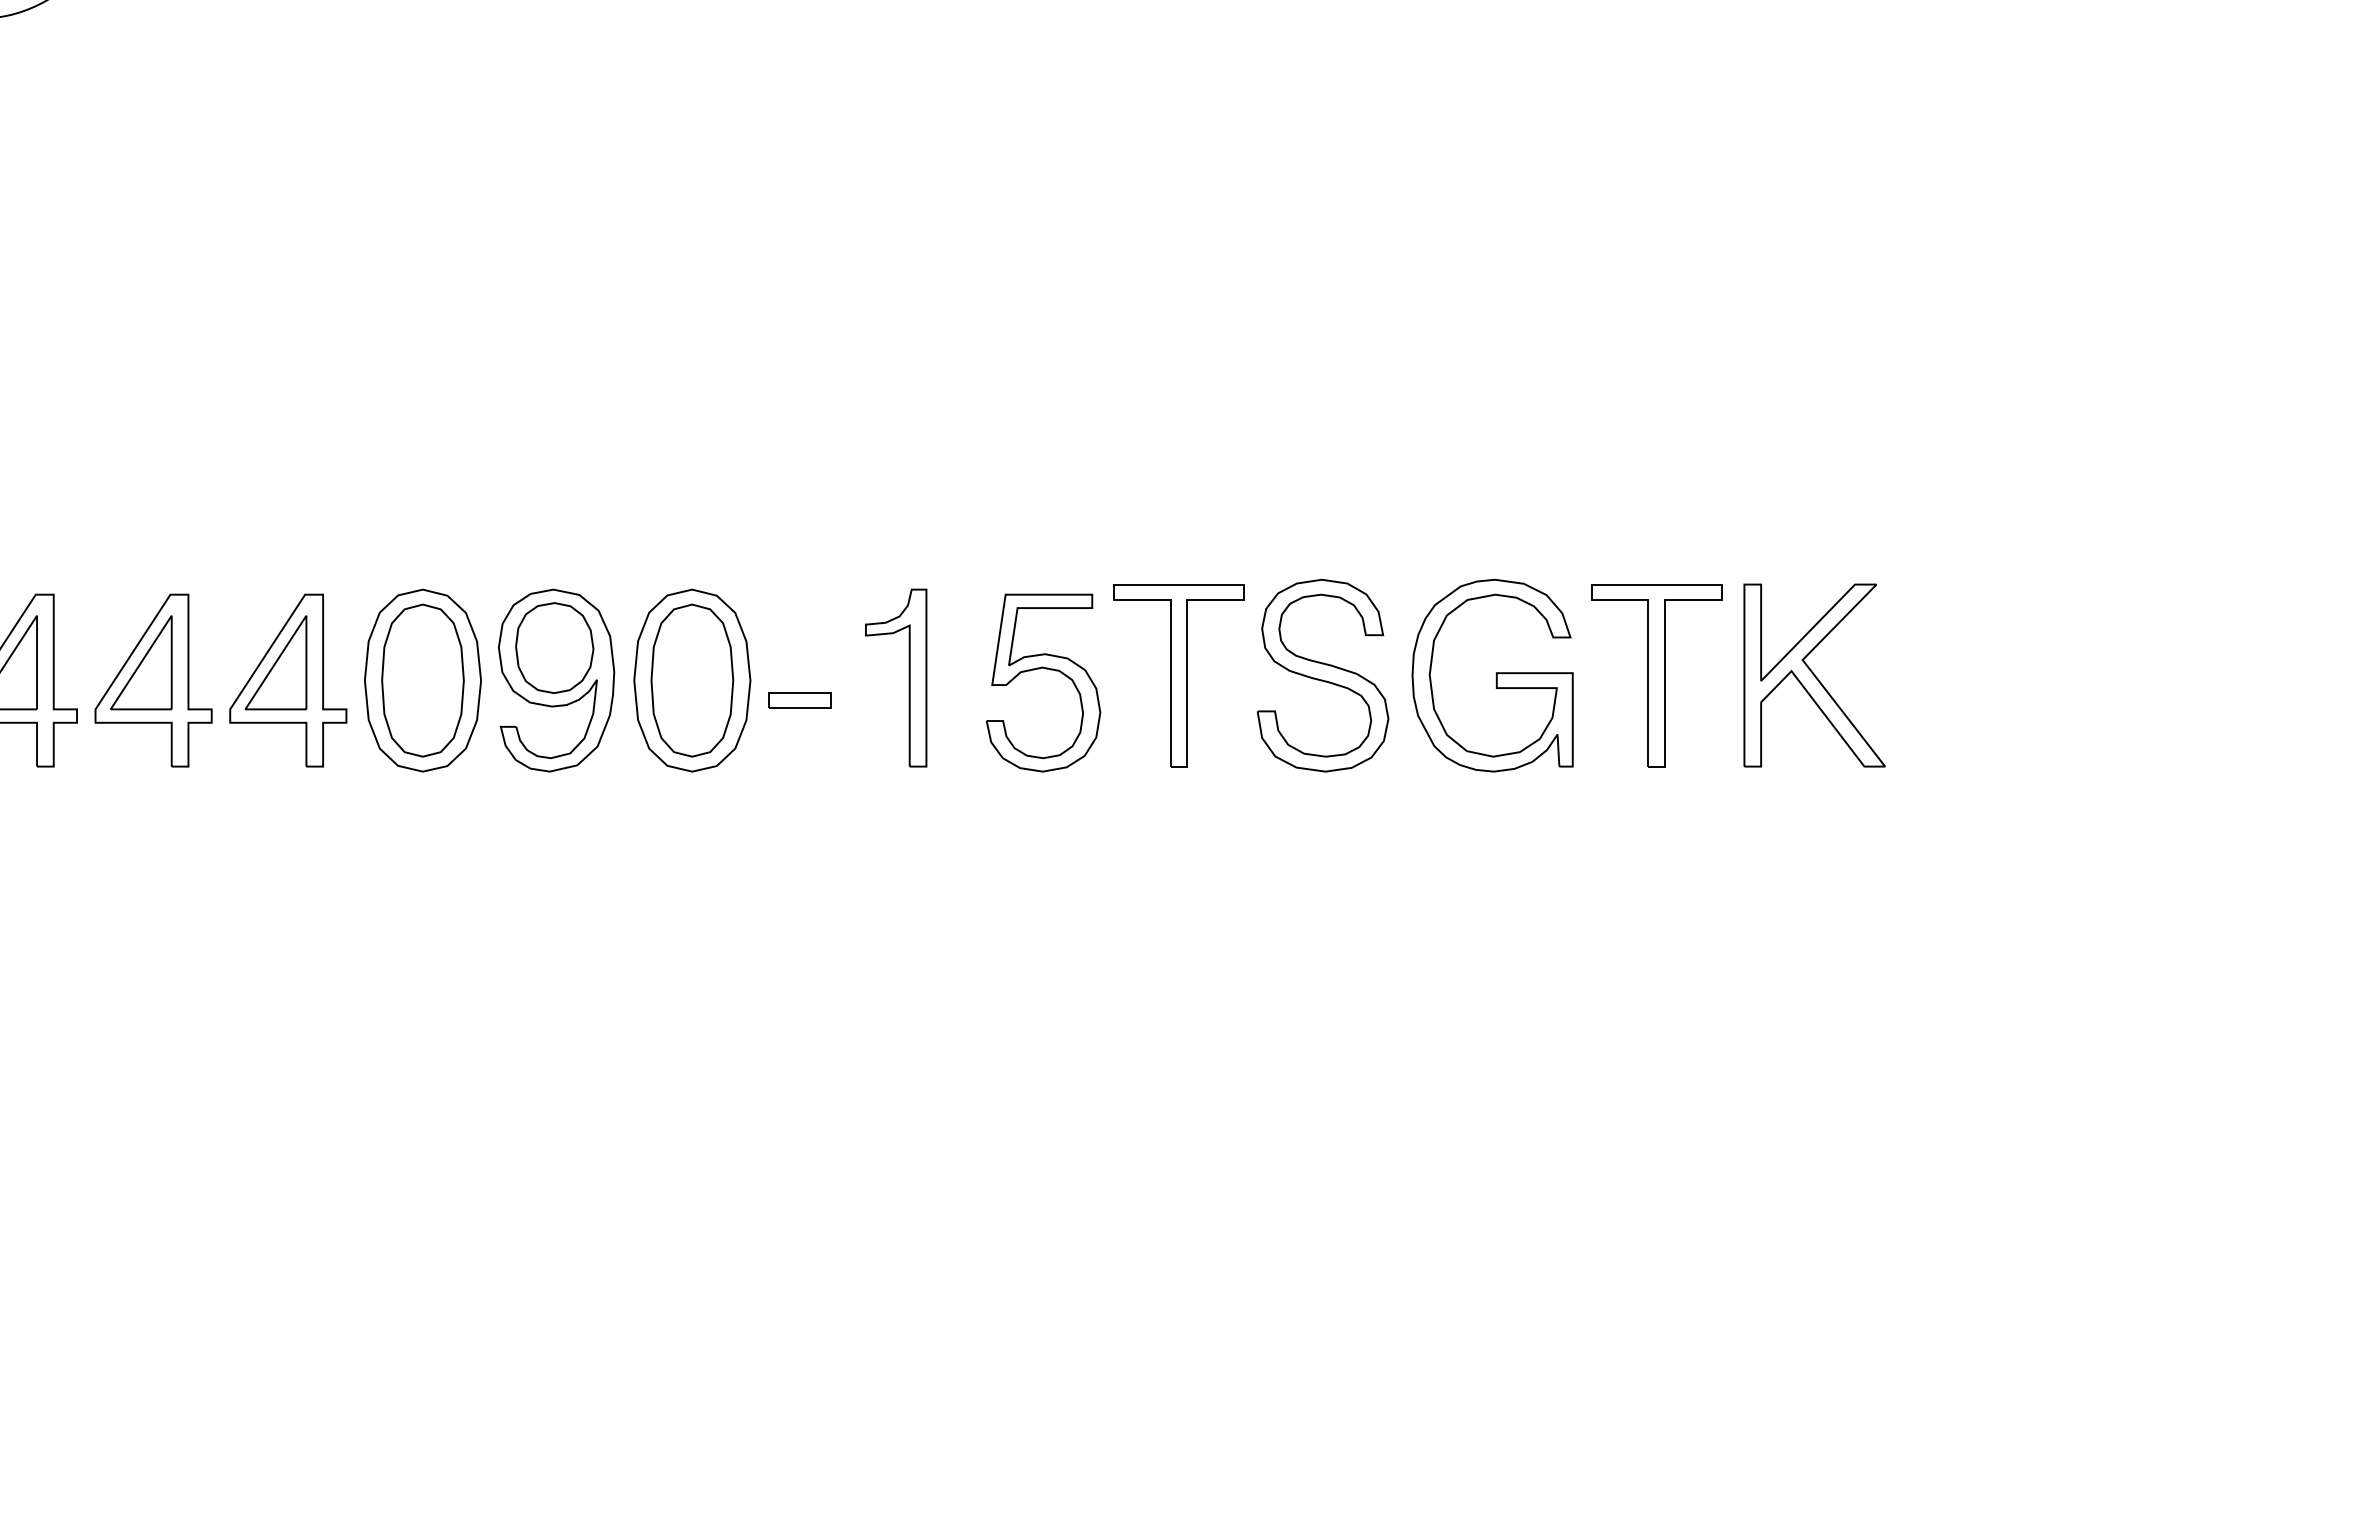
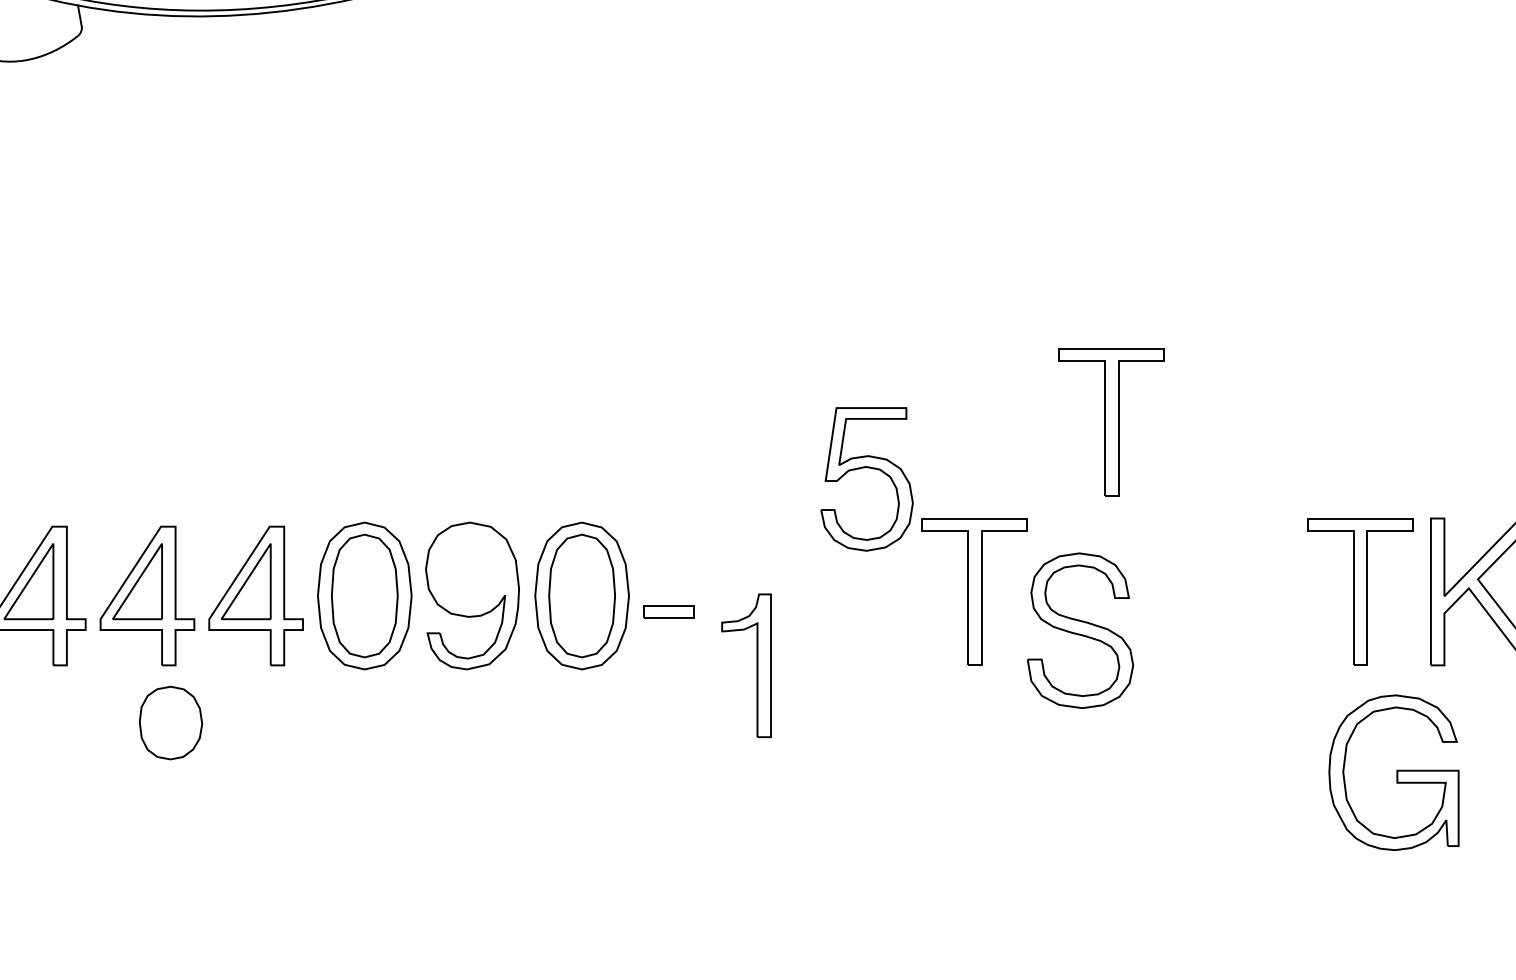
part: (1348, 465) -> (1111, 422), added
part: (554, 647) -> (170, 722), moved
part: (1045, 669) -> (868, 468), moved
part: (1323, 675) -> (1080, 630), moved
part: (1492, 675) -> (1393, 772), moved
part: (908, 677) -> (756, 665), moved

